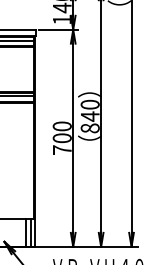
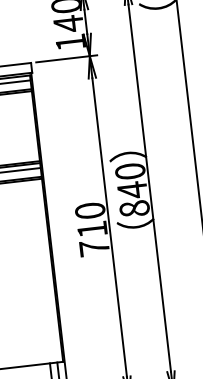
text: (61, 138) -> (91, 229), 700 -> 710

